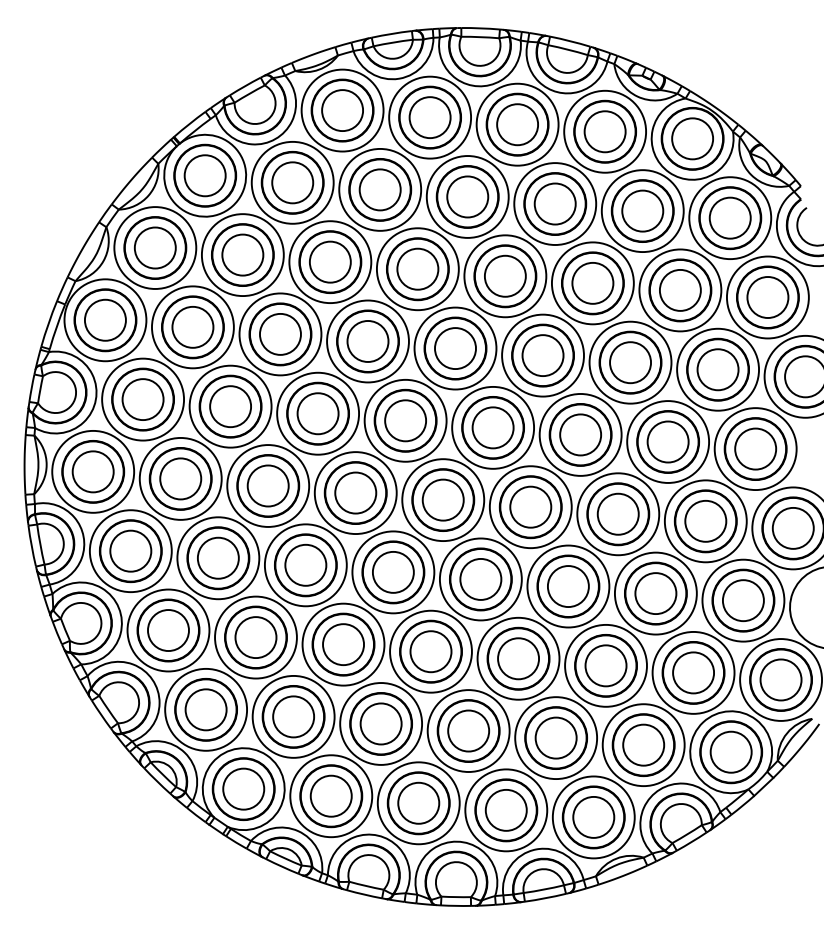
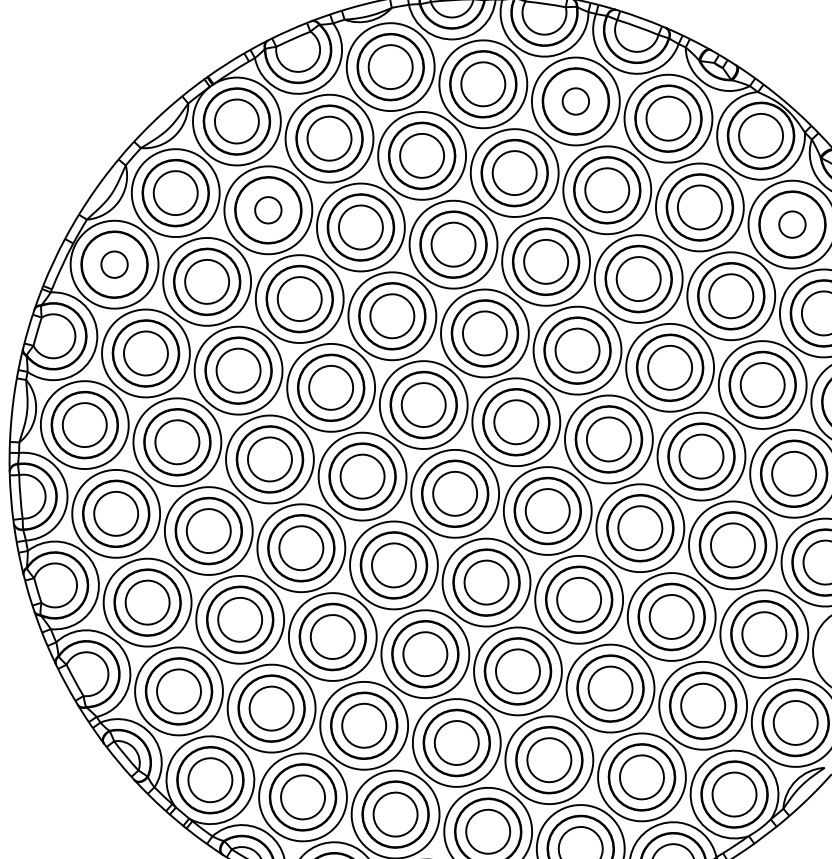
circle: (517, 124) -> (575, 101), size x0.6
circle: (729, 217) -> (791, 223), size x0.6
circle: (242, 254) -> (268, 209), size x0.6
circle: (104, 319) -> (113, 263), size x0.6

